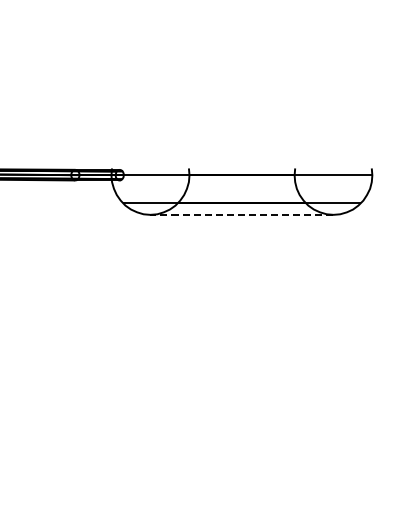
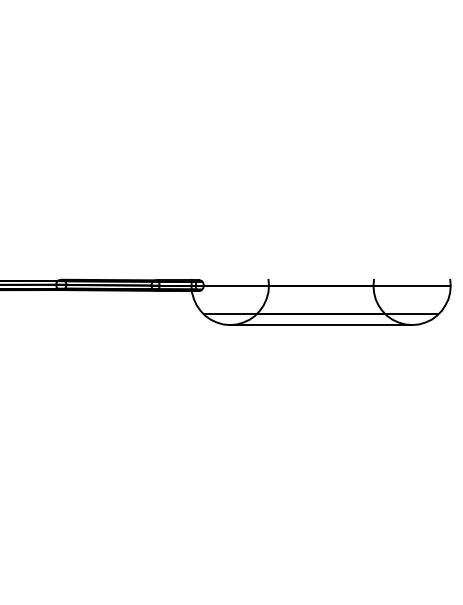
line: (241, 215) -> (320, 325), dashed -> solid

